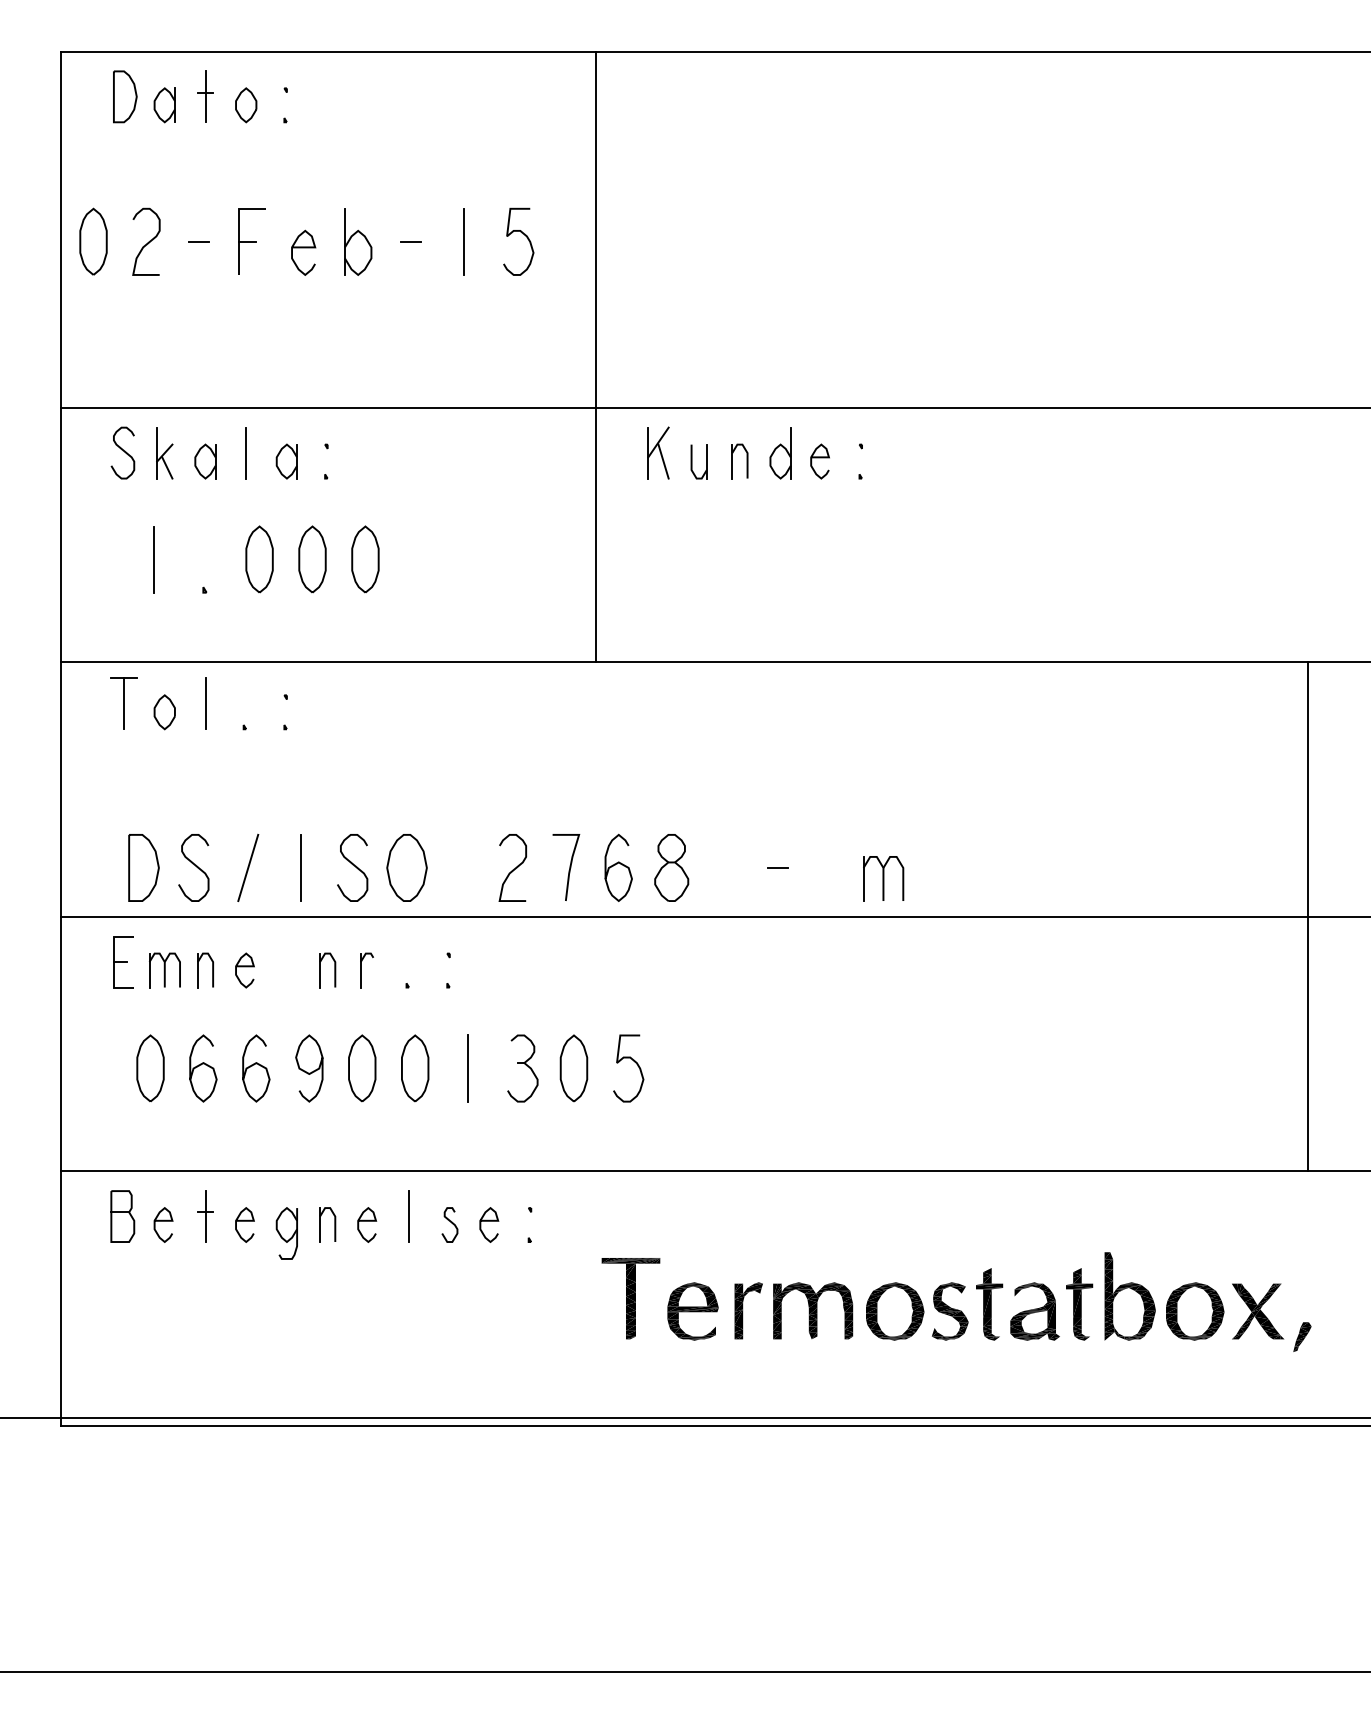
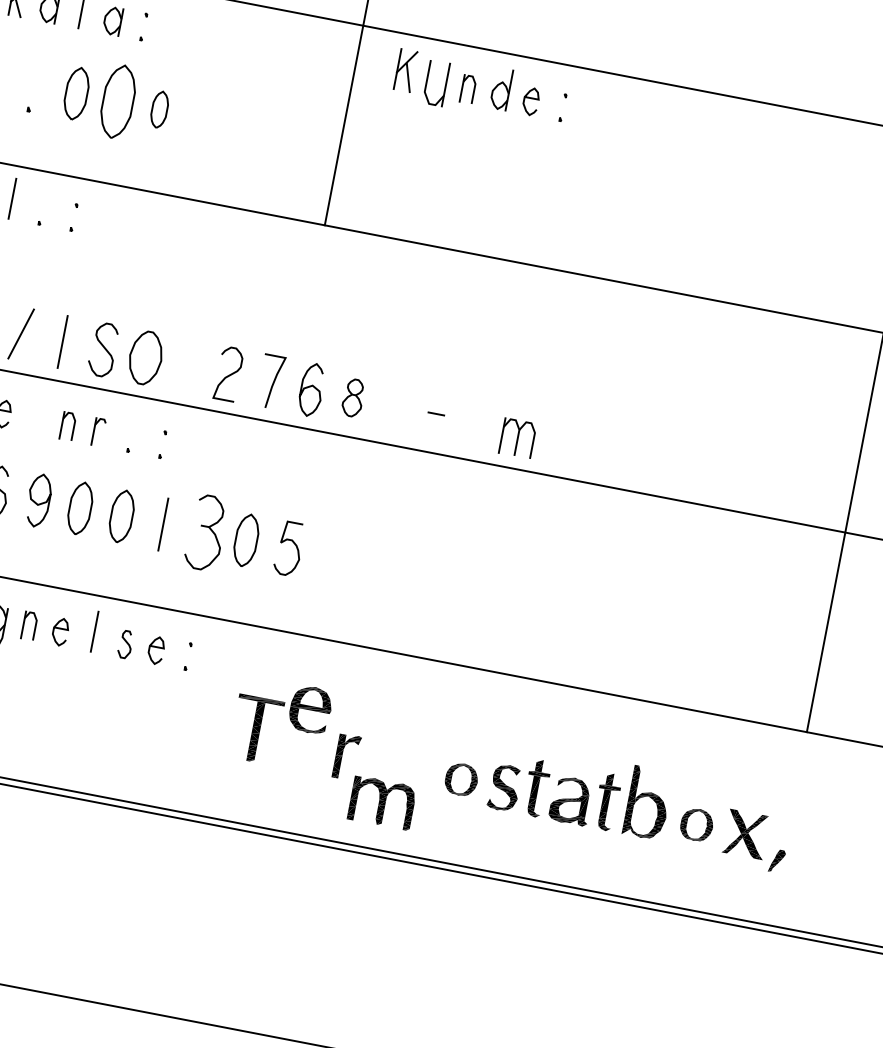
part: (698, 461) -> (435, 83), size x1.6
part: (312, 559) -> (118, 101), size x1.4
part: (365, 559) -> (159, 109), size x0.7
part: (671, 867) -> (353, 397), size x0.7
part: (522, 1068) -> (205, 532), size x1.4
part: (813, 1310) -> (382, 802), moved
part: (692, 1311) -> (310, 709), moved
part: (895, 1311) -> (461, 779), size x0.7
part: (1195, 1311) -> (697, 825), size x0.7

